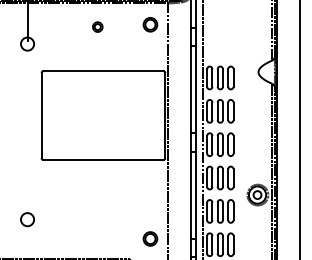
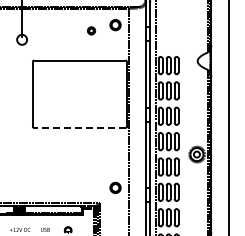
part: (97, 26) -> (91, 30), moved
line: (103, 159) -> (79, 127), solid -> dashed
circle: (26, 219) -> (21, 173), removed

